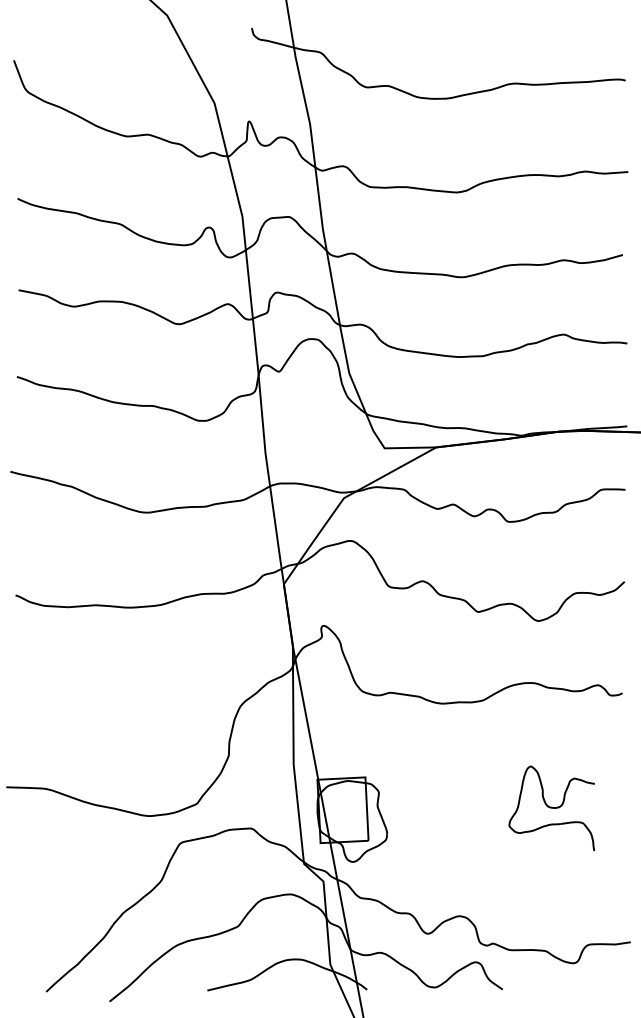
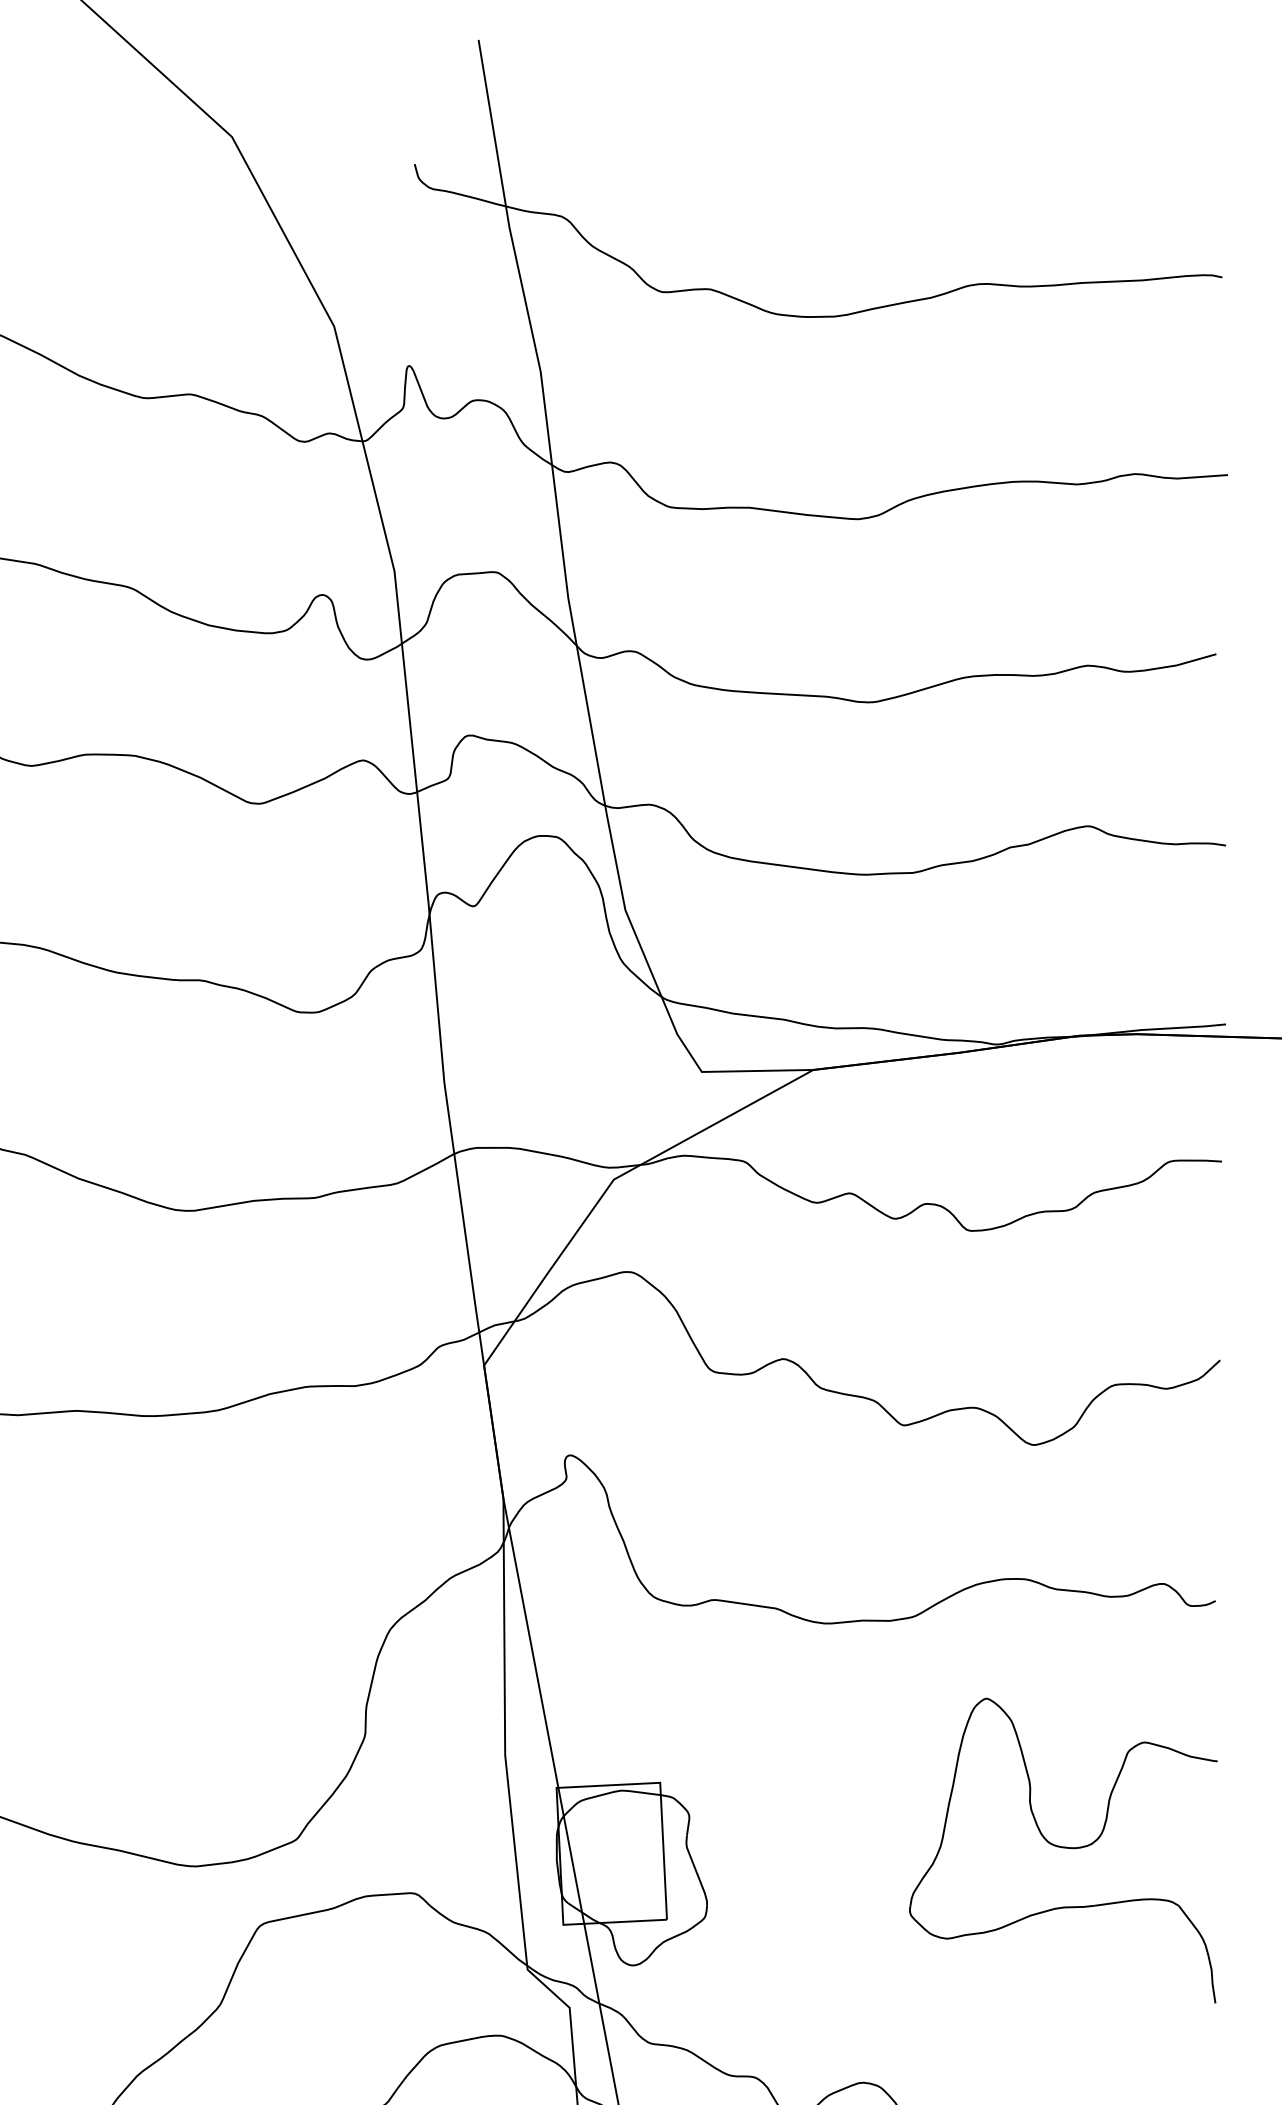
part: (551, 808) -> (1062, 1849), size x1.67

